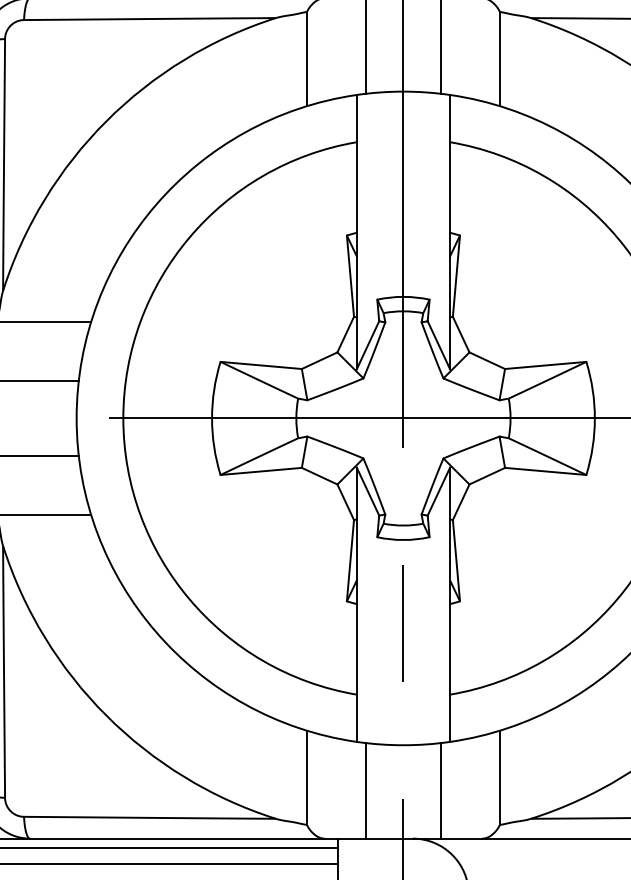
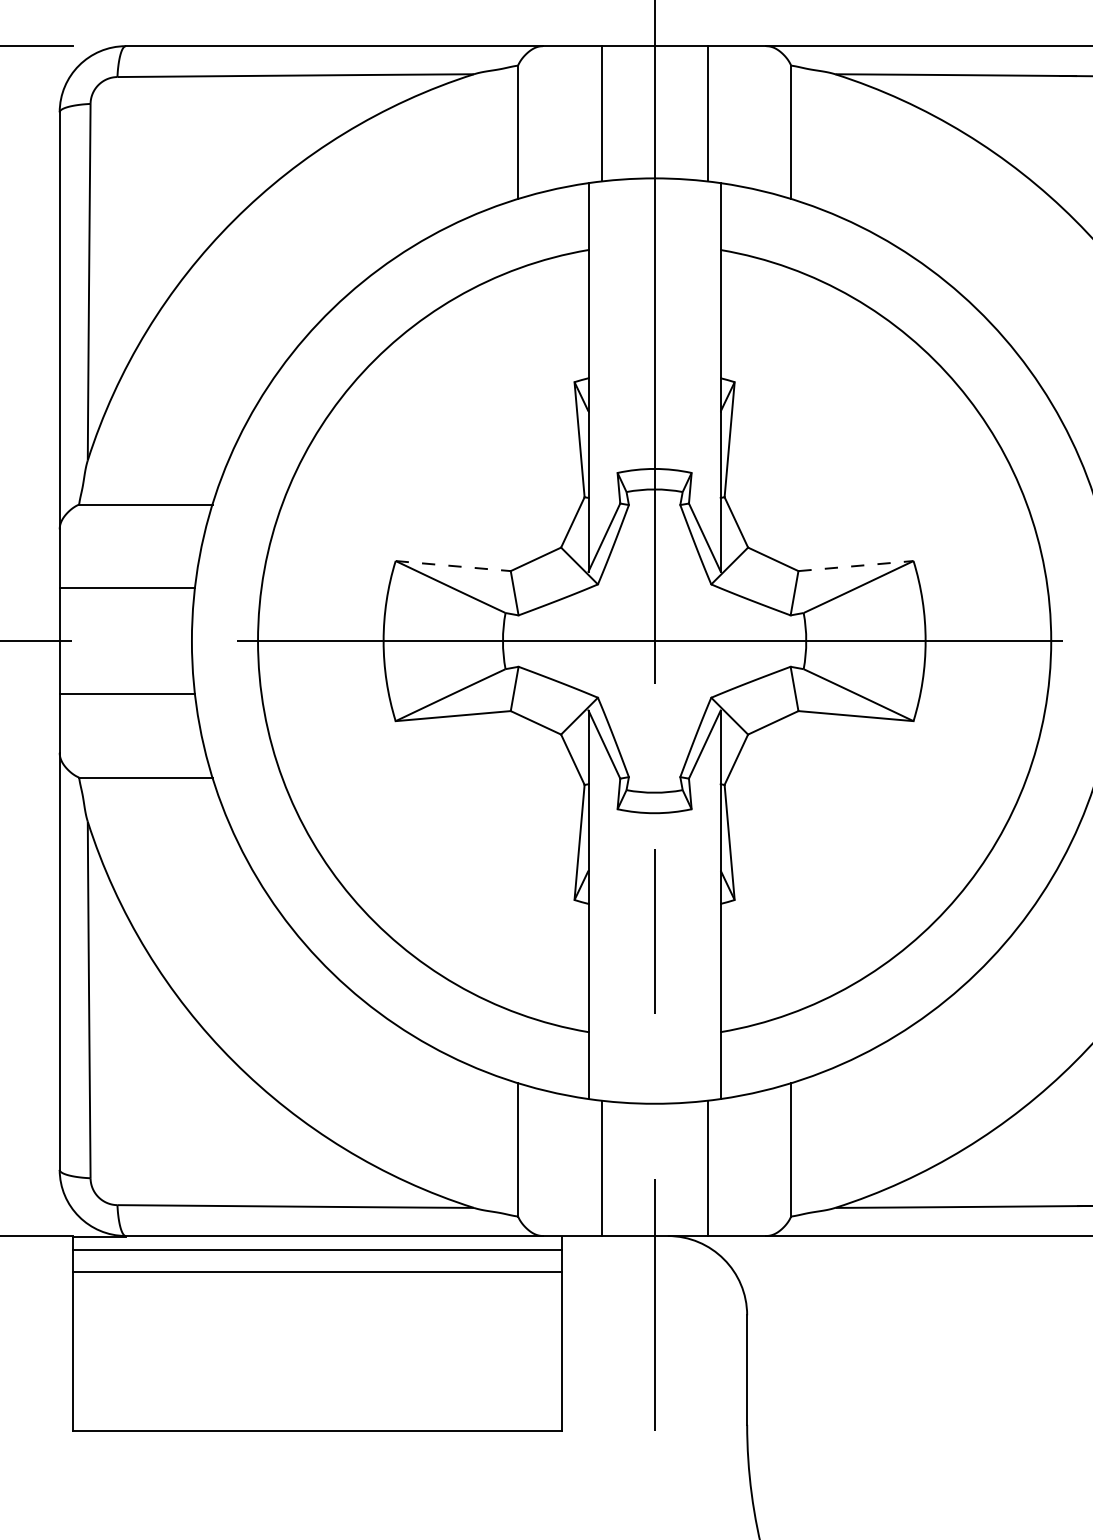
line: (261, 365) -> (453, 566), solid -> dashed
line: (546, 365) -> (856, 566), solid -> dashed

